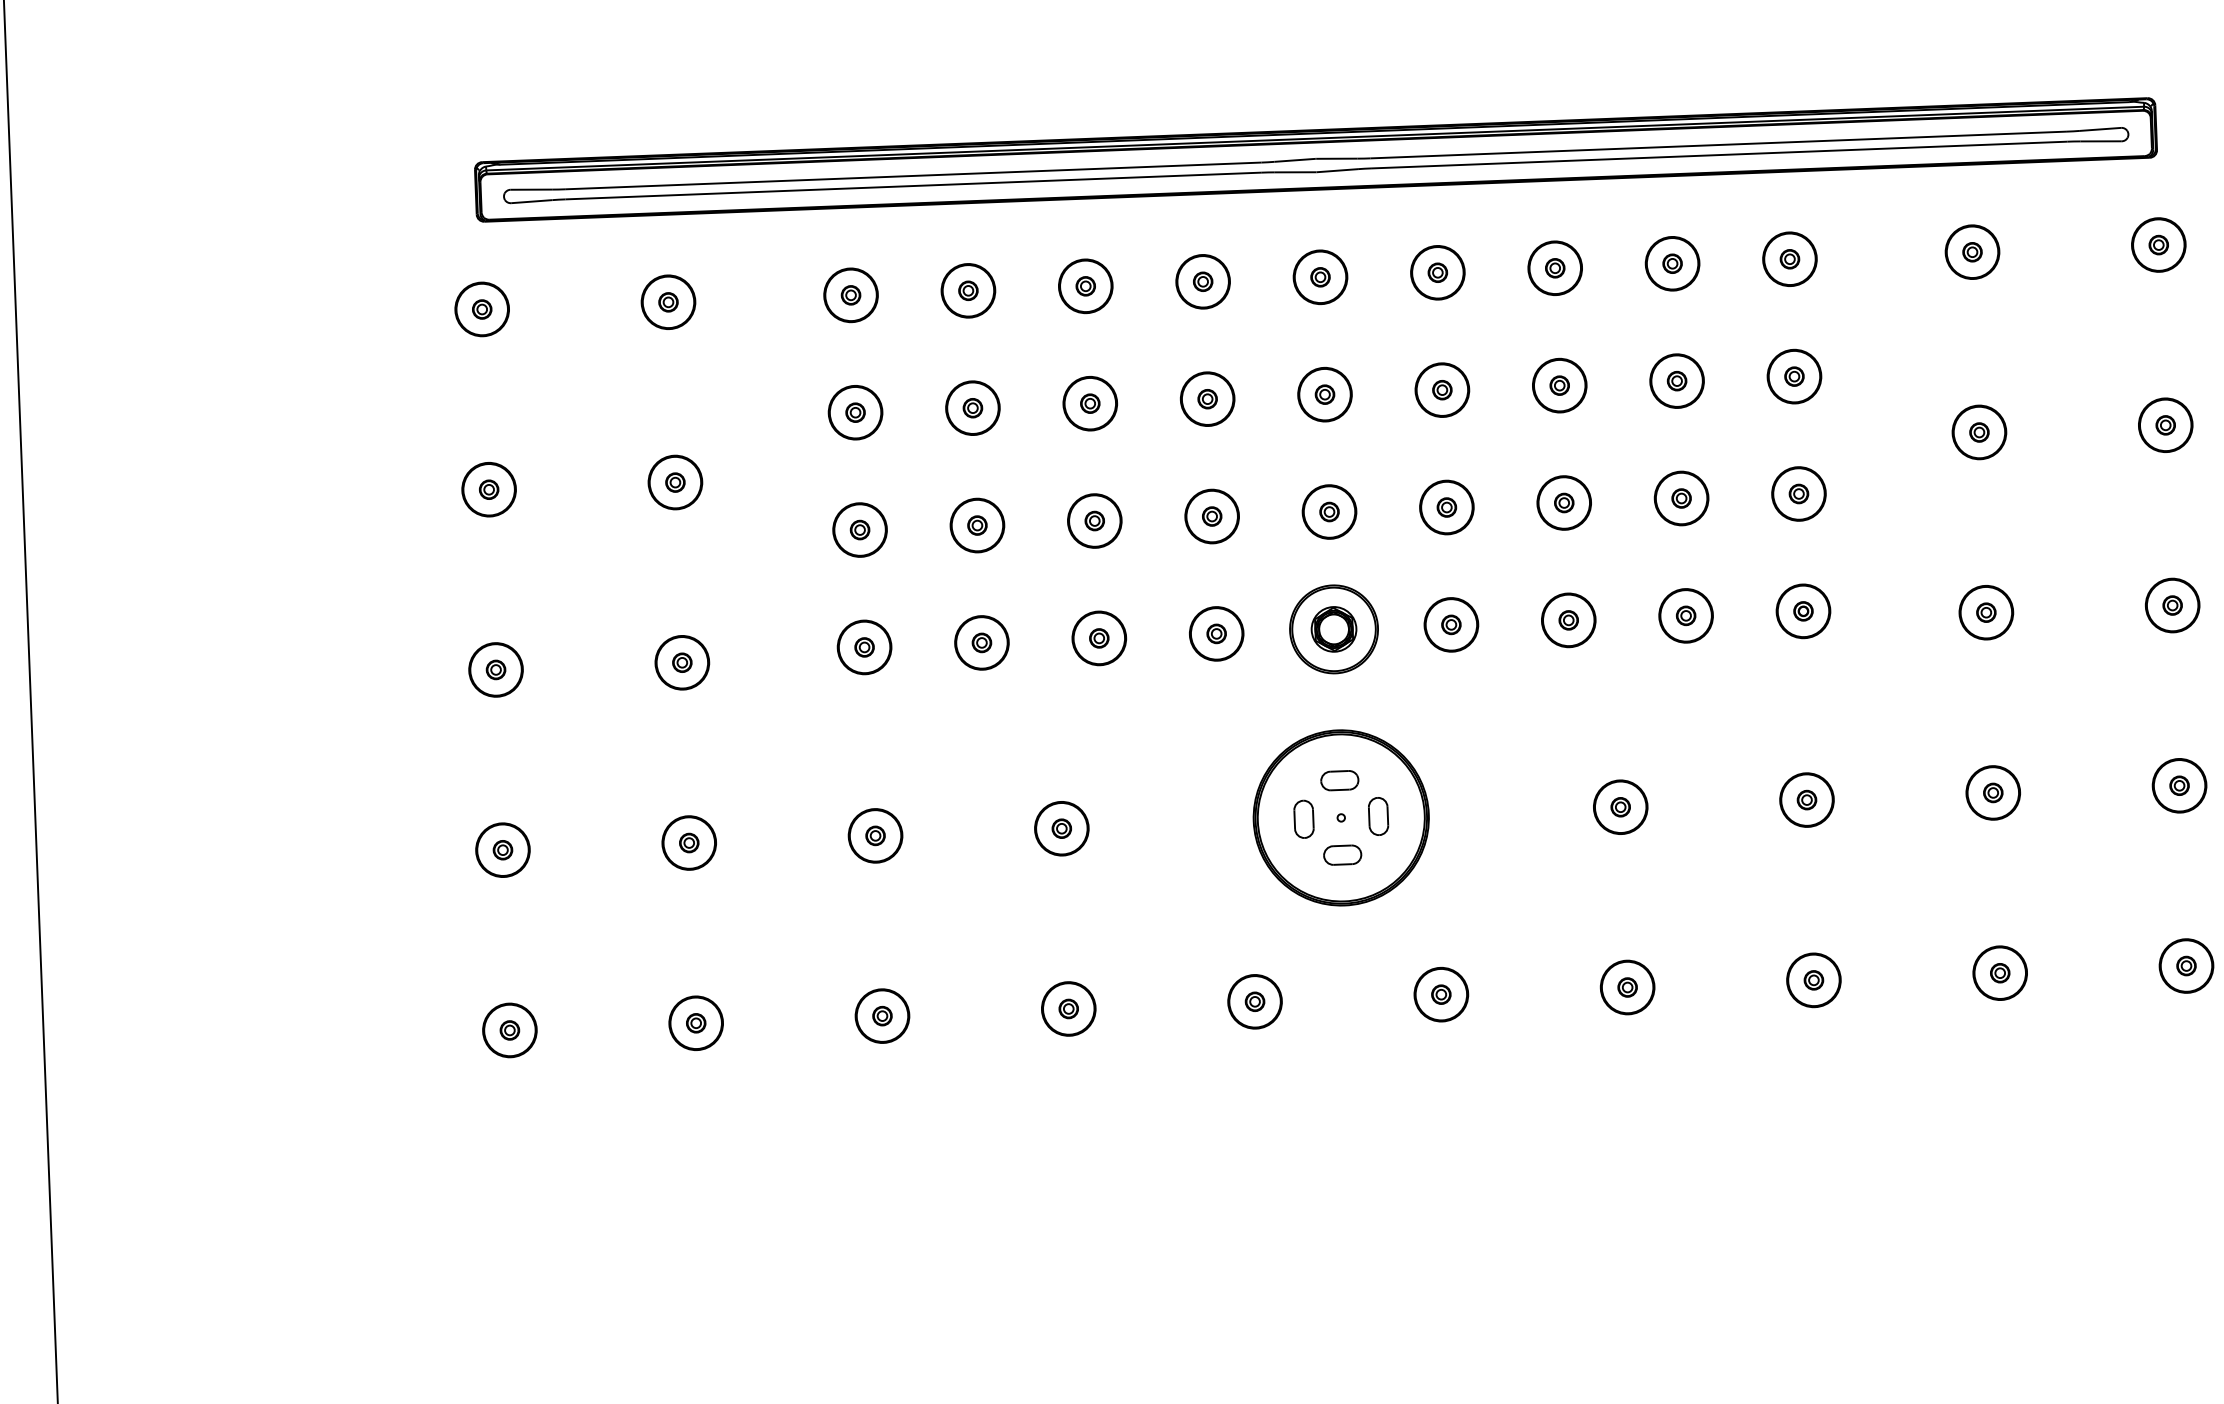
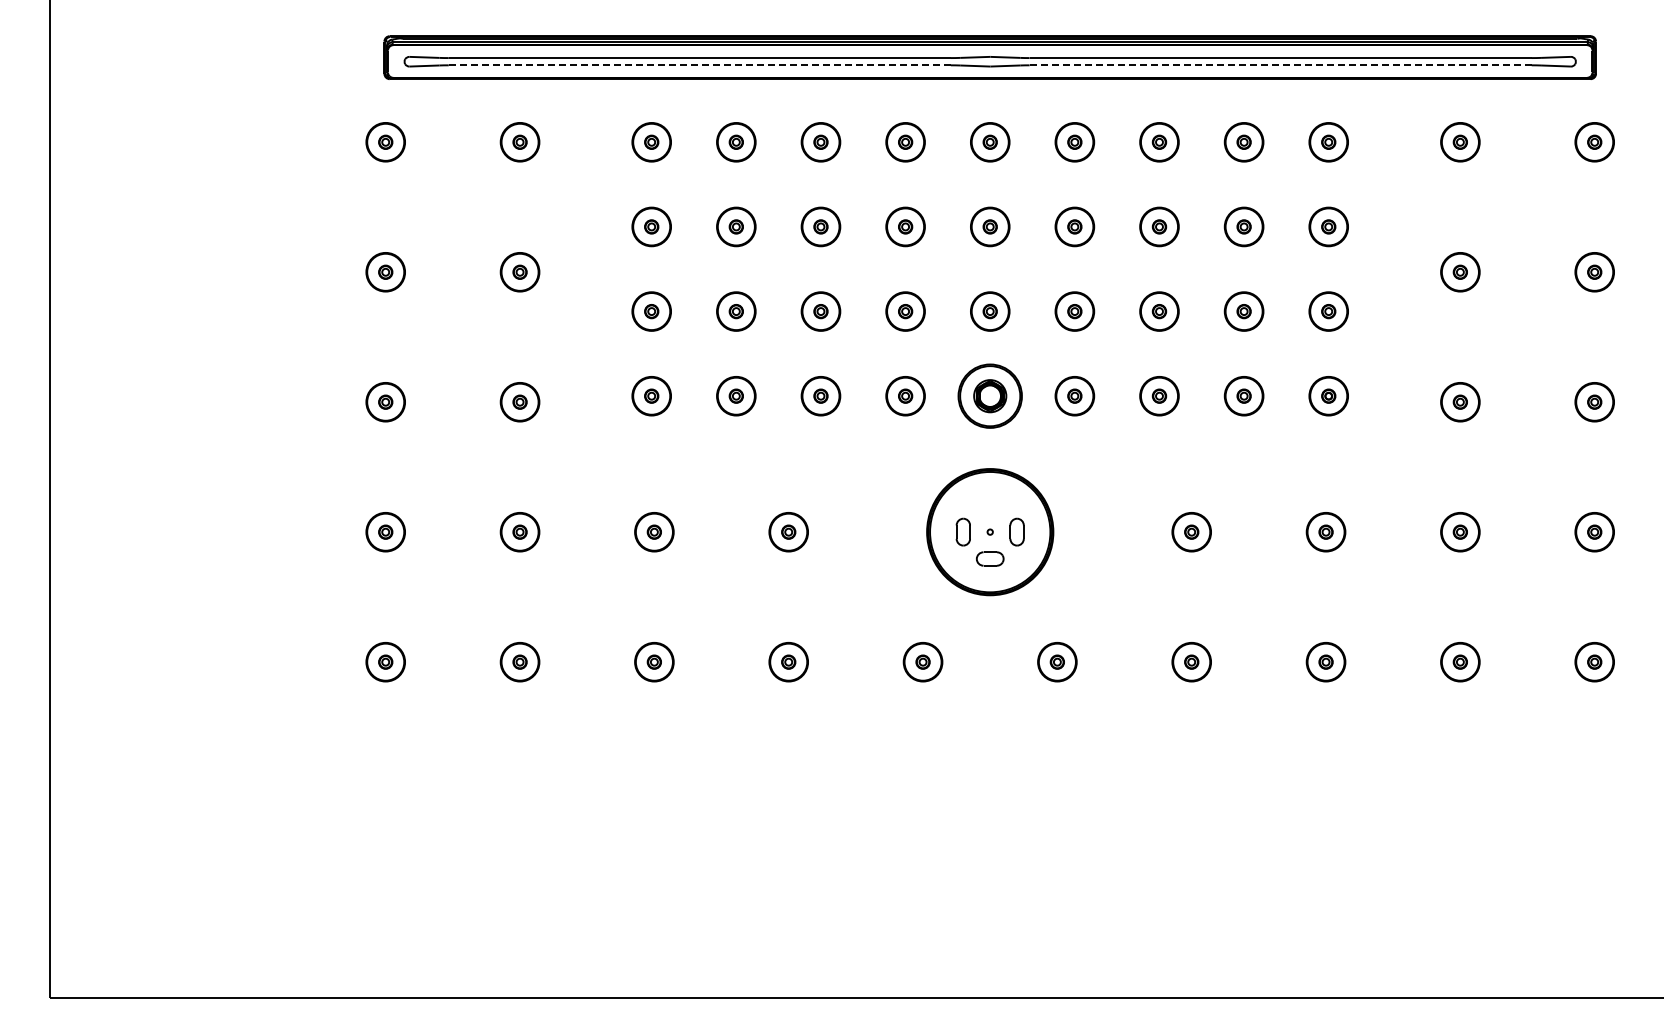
line: (1718, 155) -> (1280, 65), solid -> dashed
line: (913, 186) -> (699, 65), solid -> dashed
part: (1340, 779) -> (990, 504), removed

